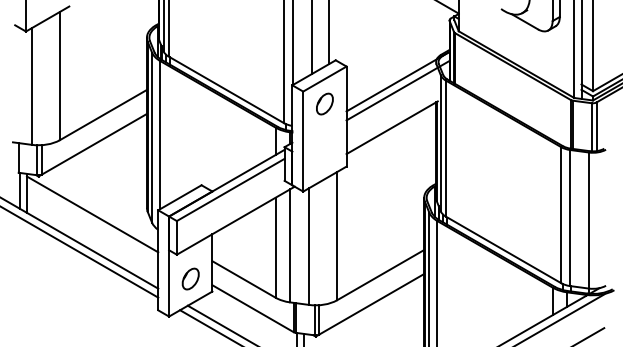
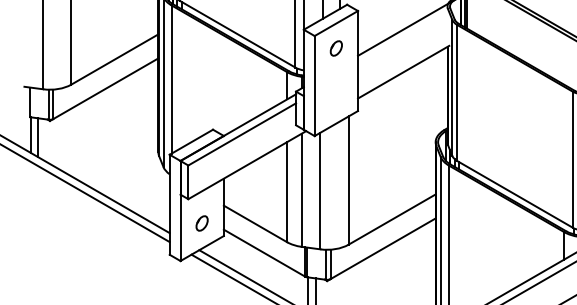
line: (397, 90) -> (408, 34), removed
part: (324, 103) -> (335, 47), size x0.7
line: (92, 214) -> (103, 158), removed
part: (190, 278) -> (201, 222), size x0.7

